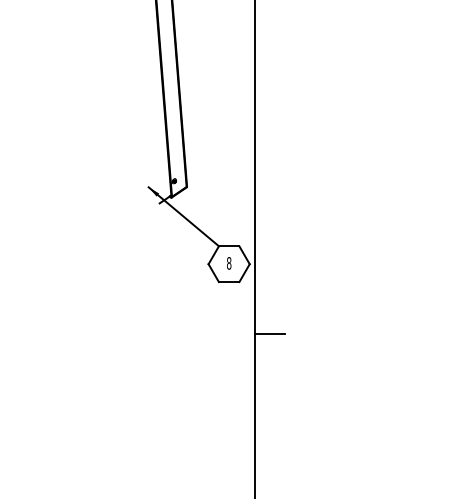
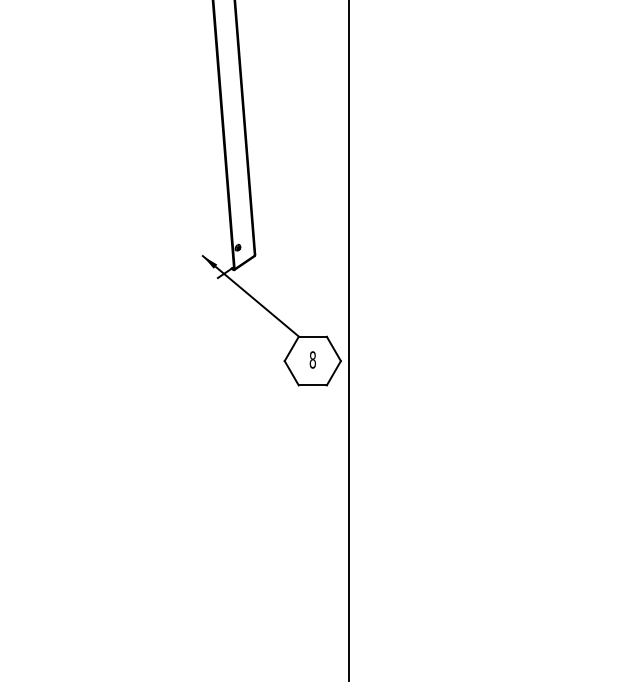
line: (269, 333) -> (367, 455), removed

